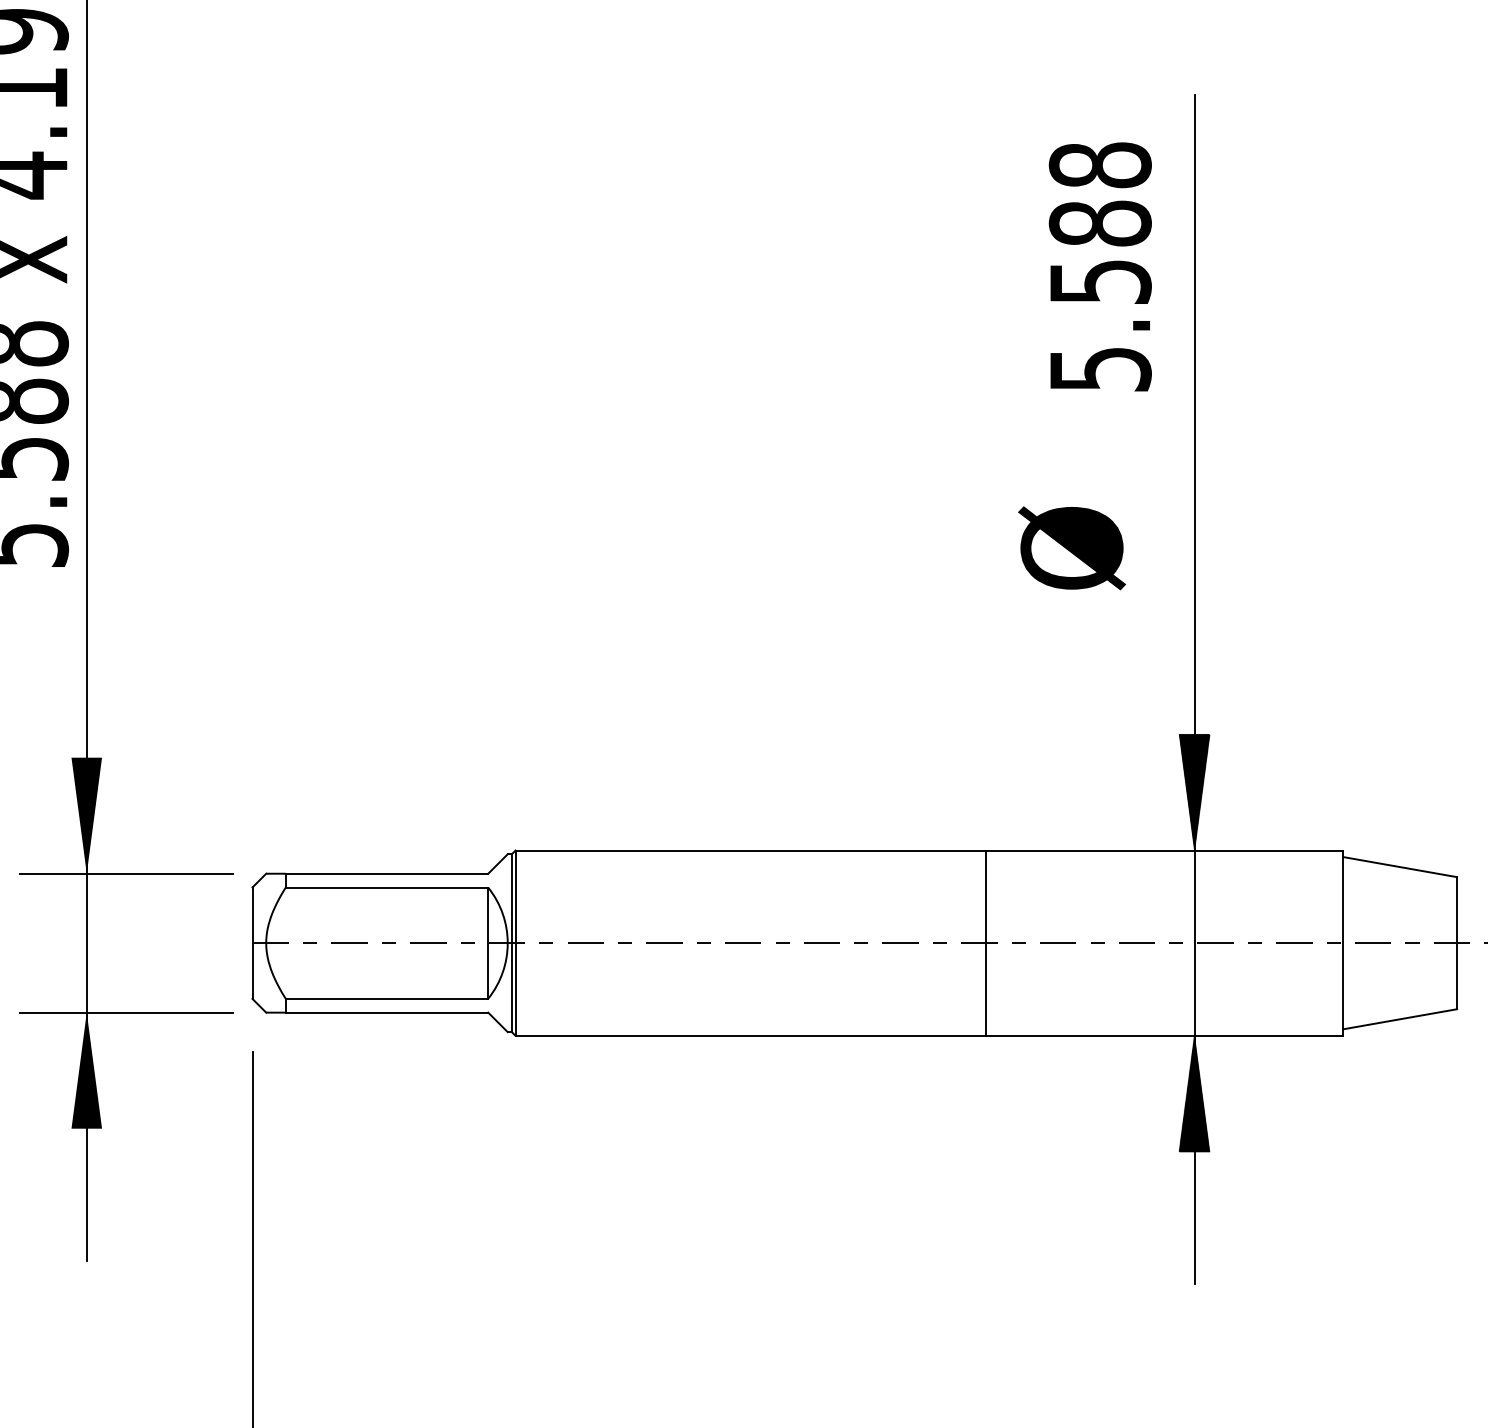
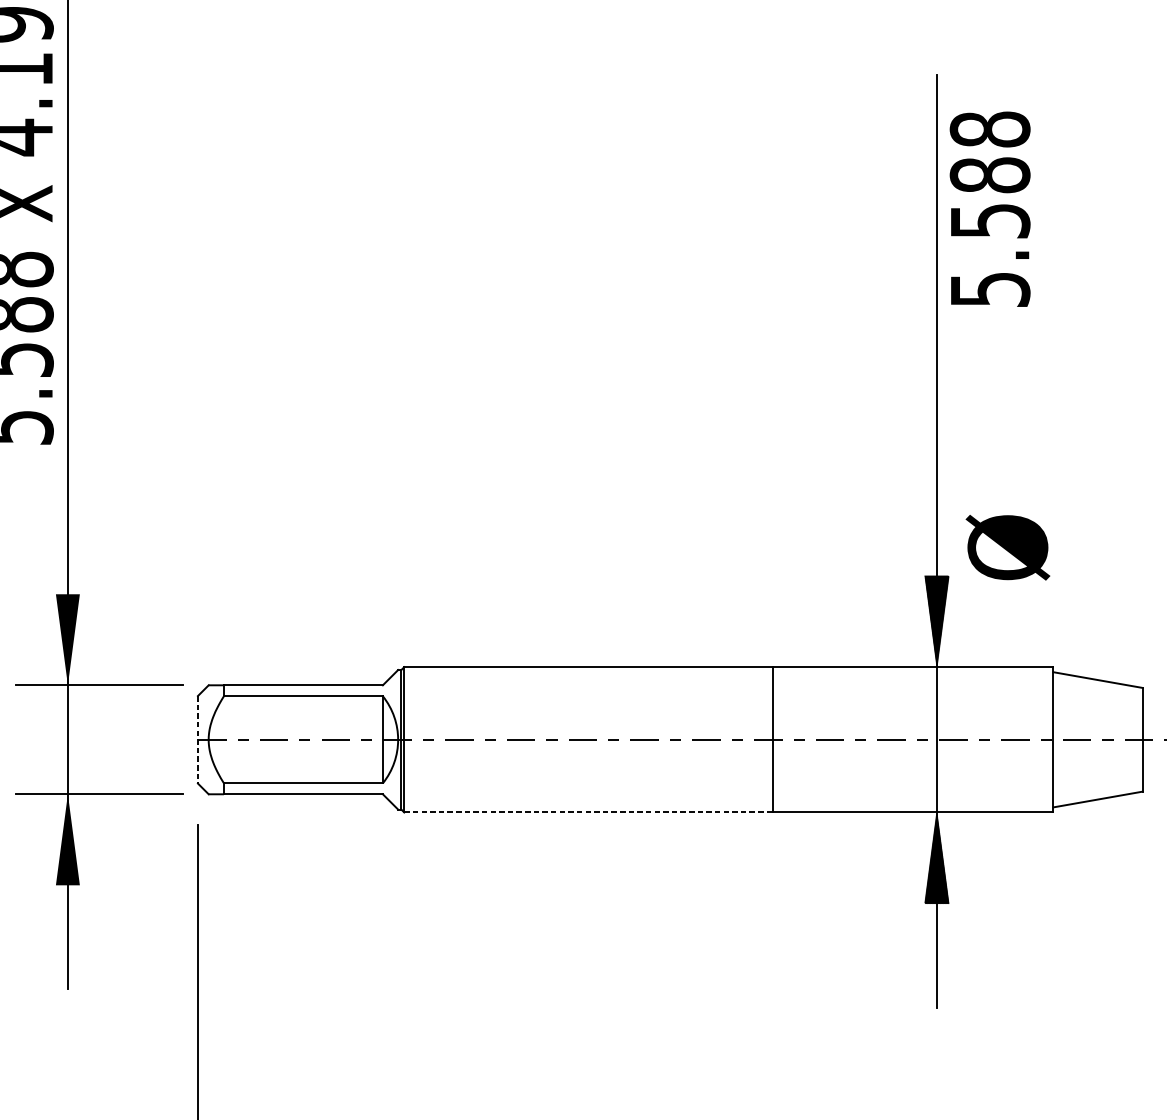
text: (1099, 266) -> (989, 208), moved
text: (1072, 548) -> (1008, 547), moved
line: (252, 943) -> (197, 740), solid -> dashed
line: (751, 1035) -> (589, 812), solid -> dashed

